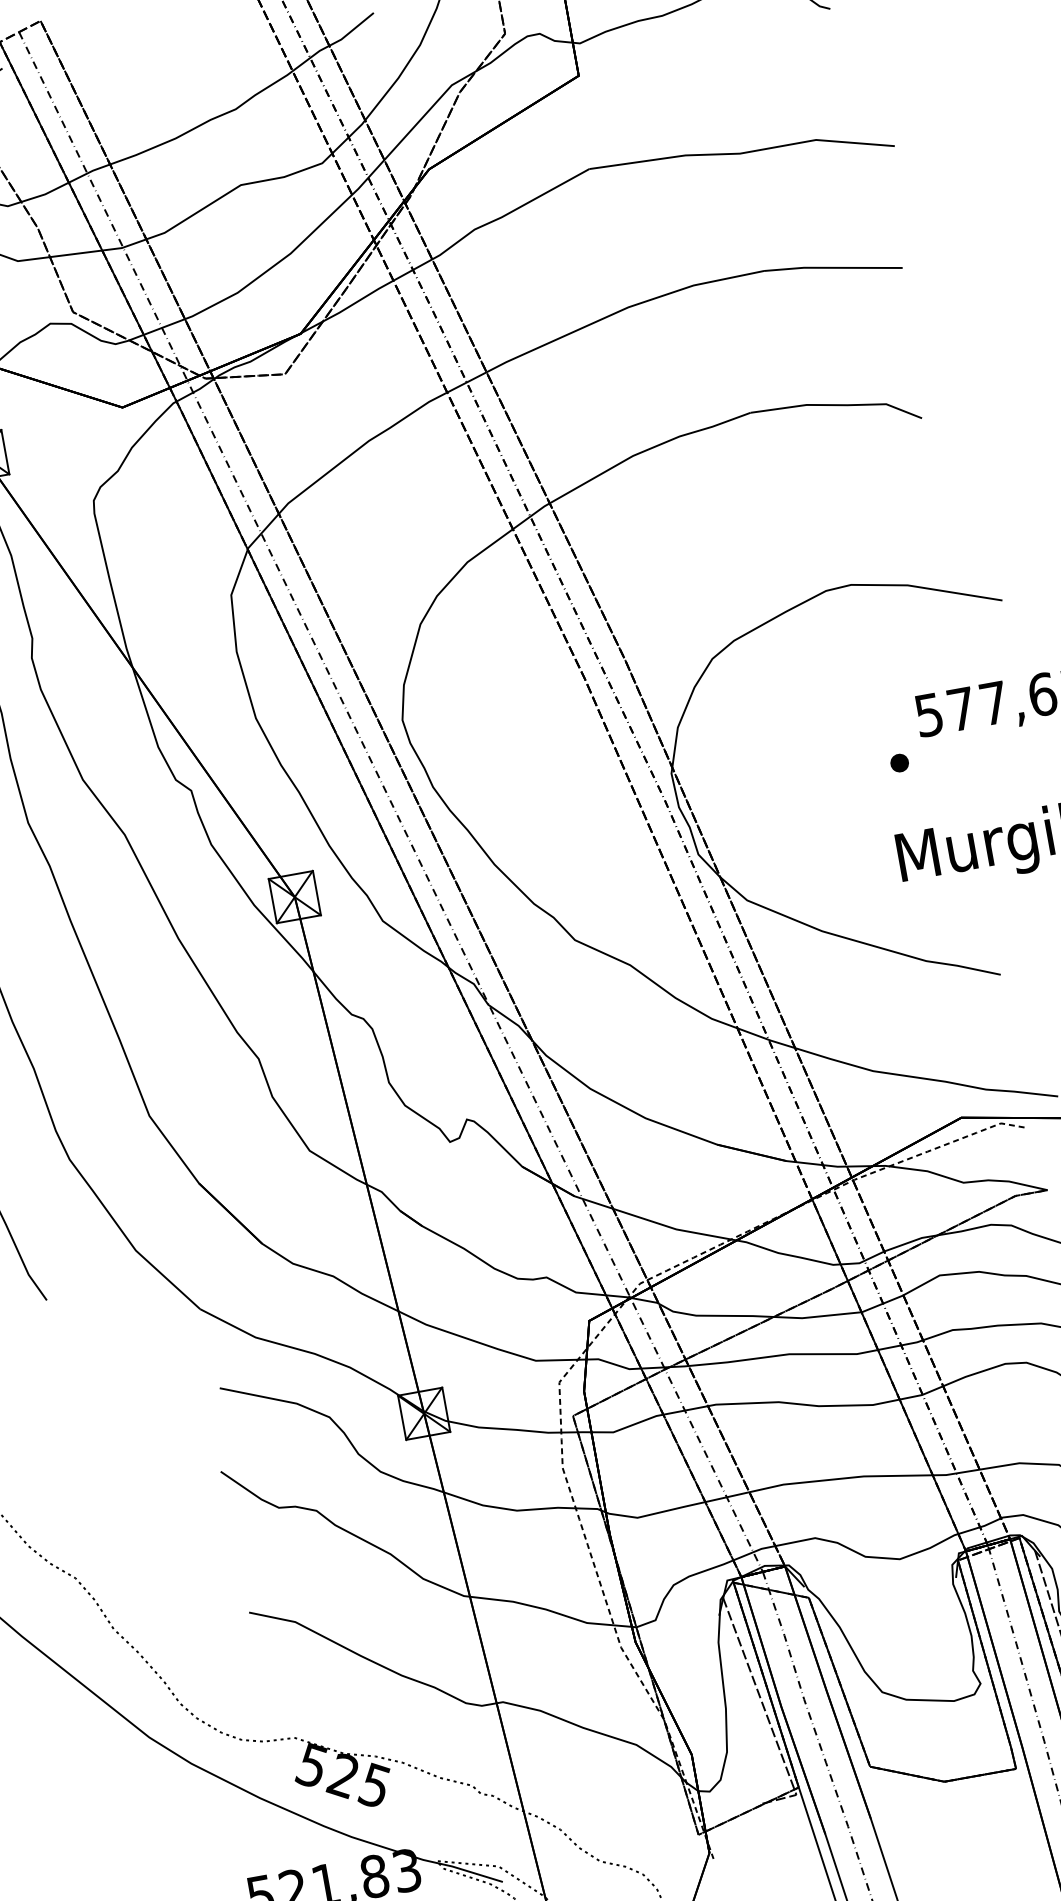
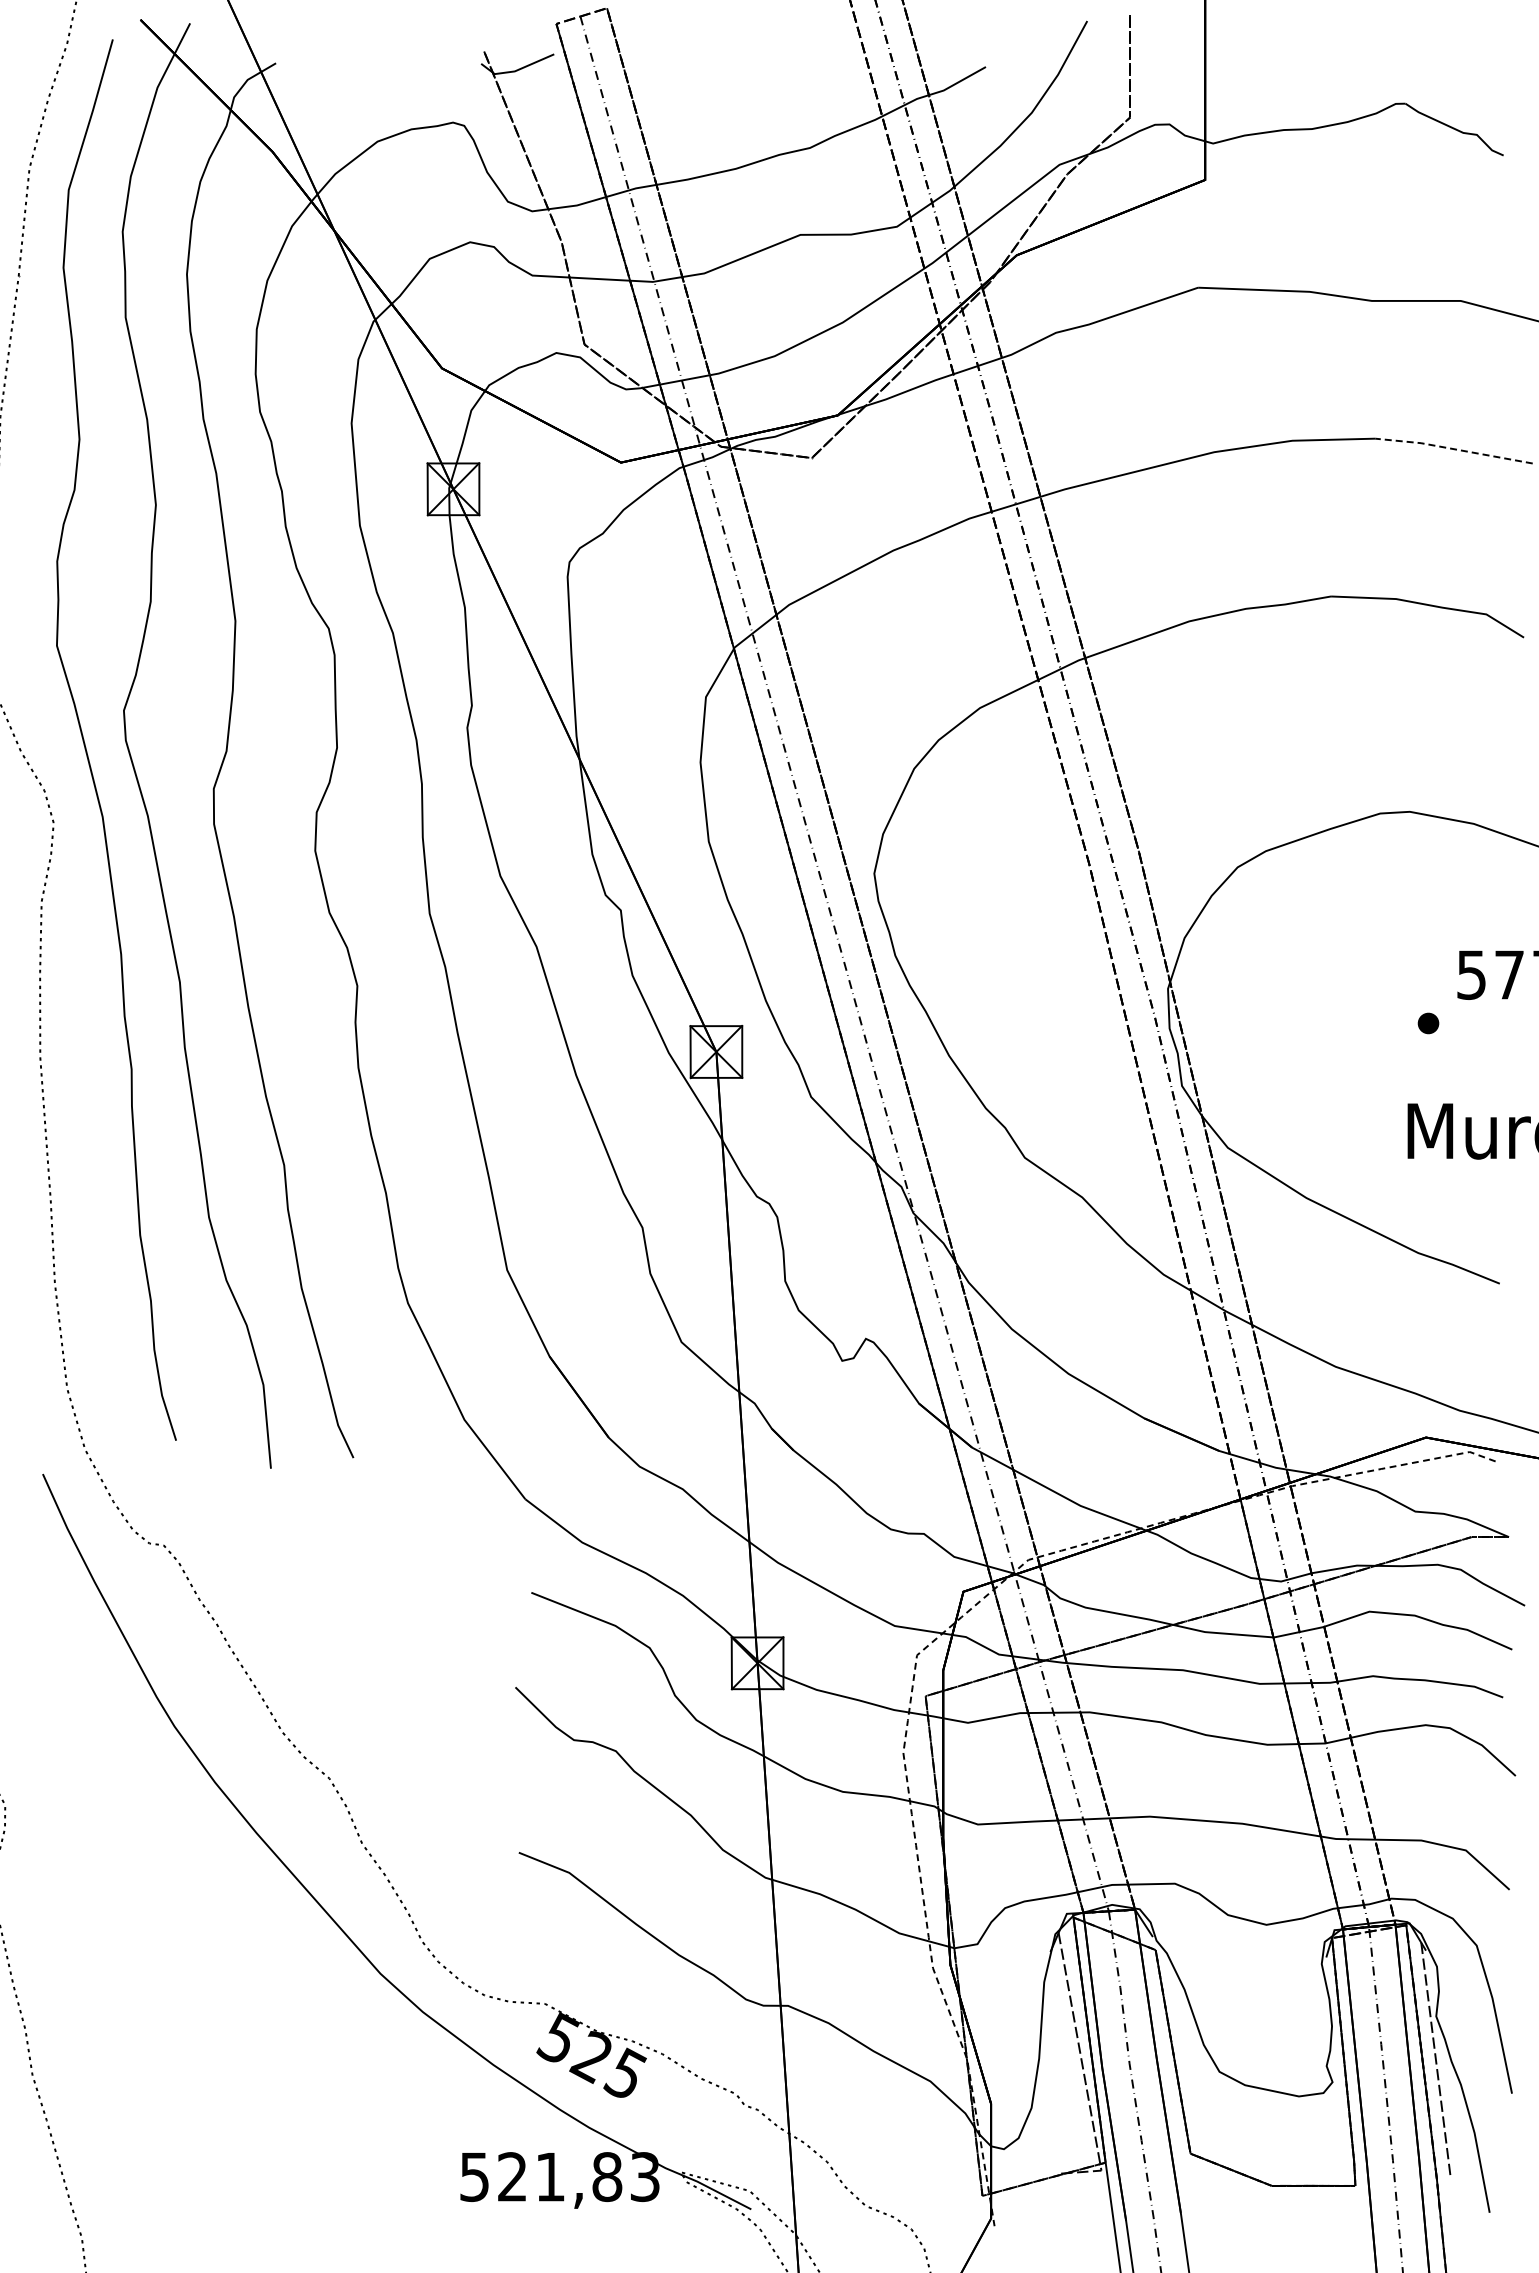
line: (832, 268) -> (1453, 449), solid -> dashed

